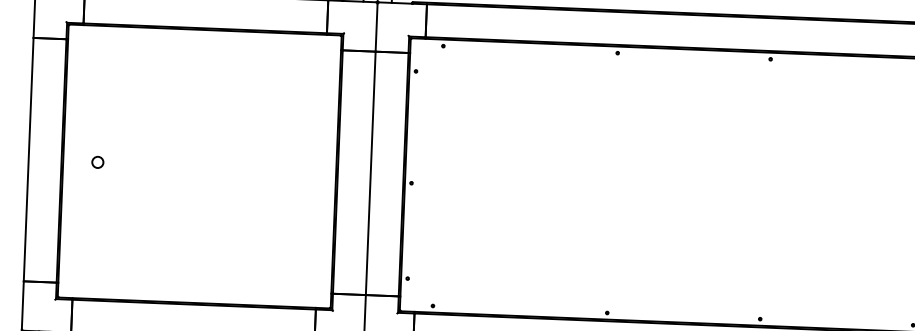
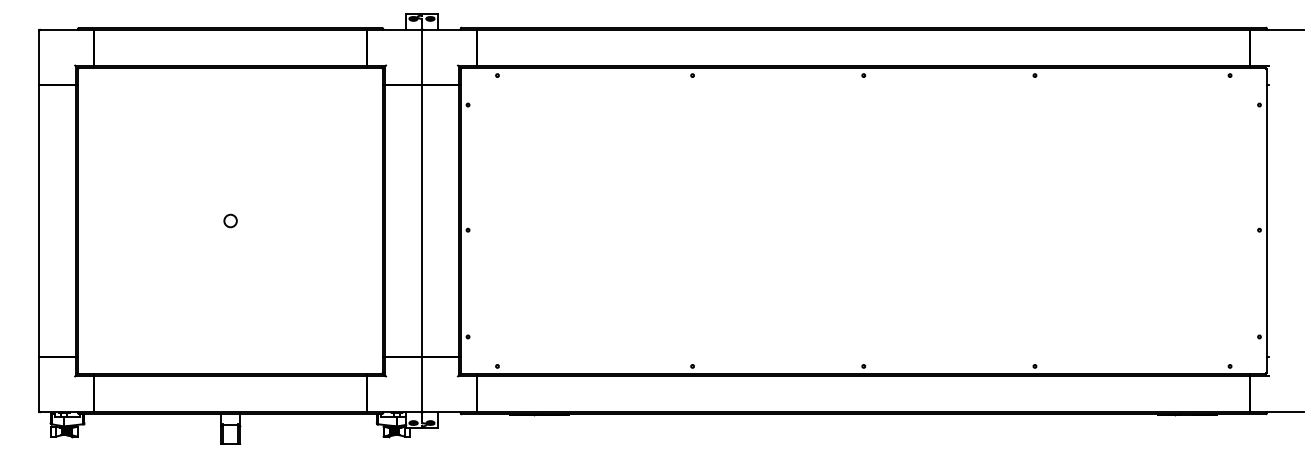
circle: (97, 161) -> (230, 220), moved

